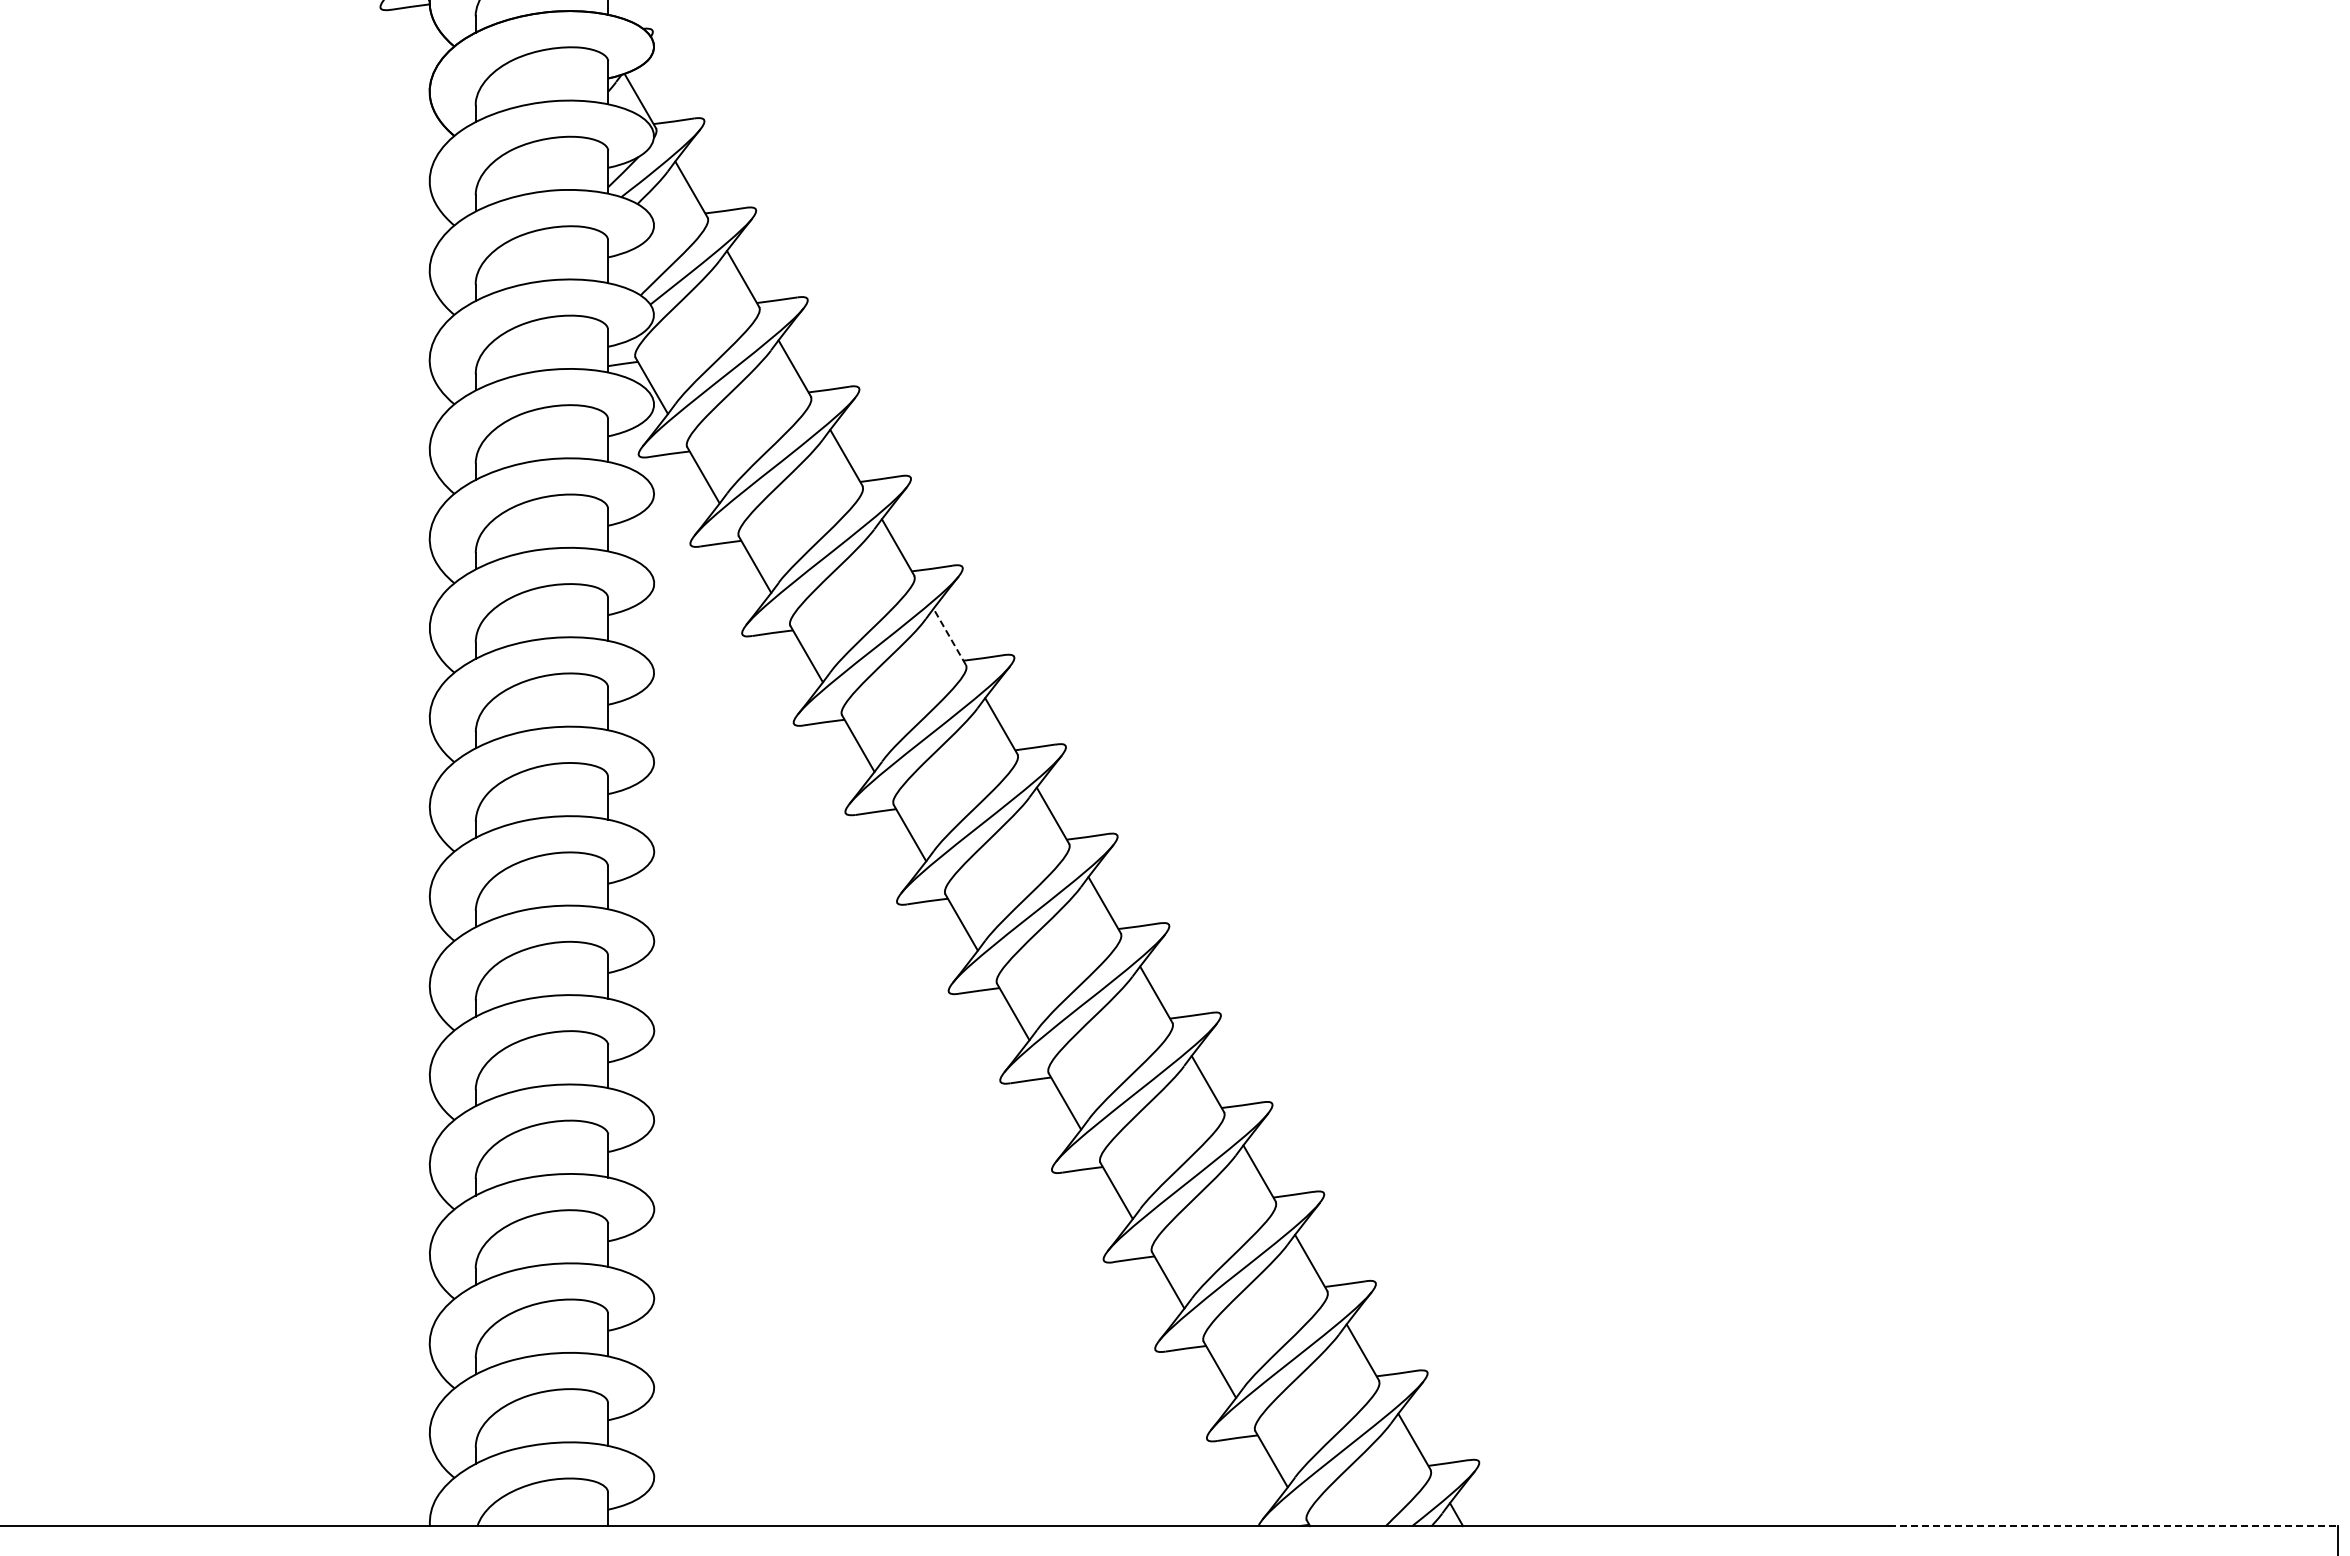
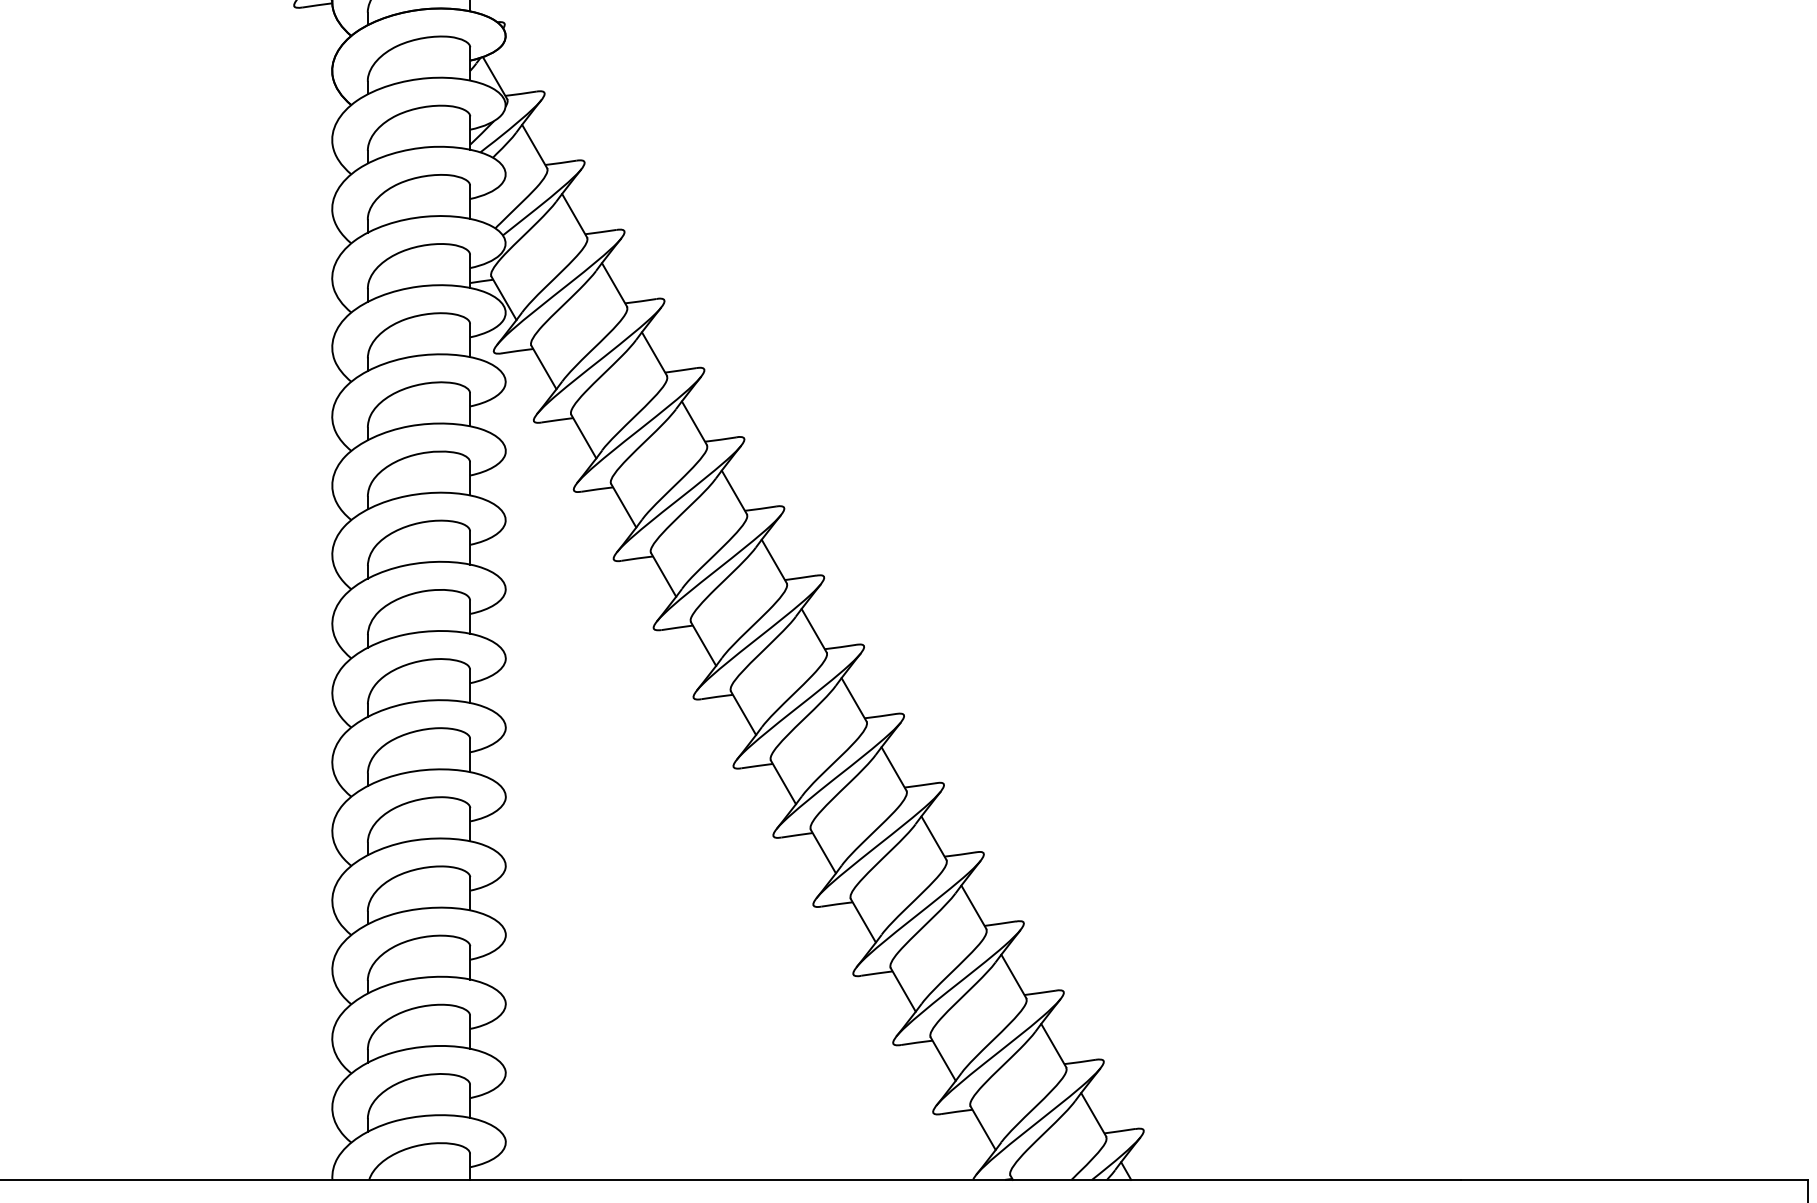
line: (949, 636) -> (734, 492), dashed -> solid
line: (2113, 1526) -> (1634, 1180), dashed -> solid

